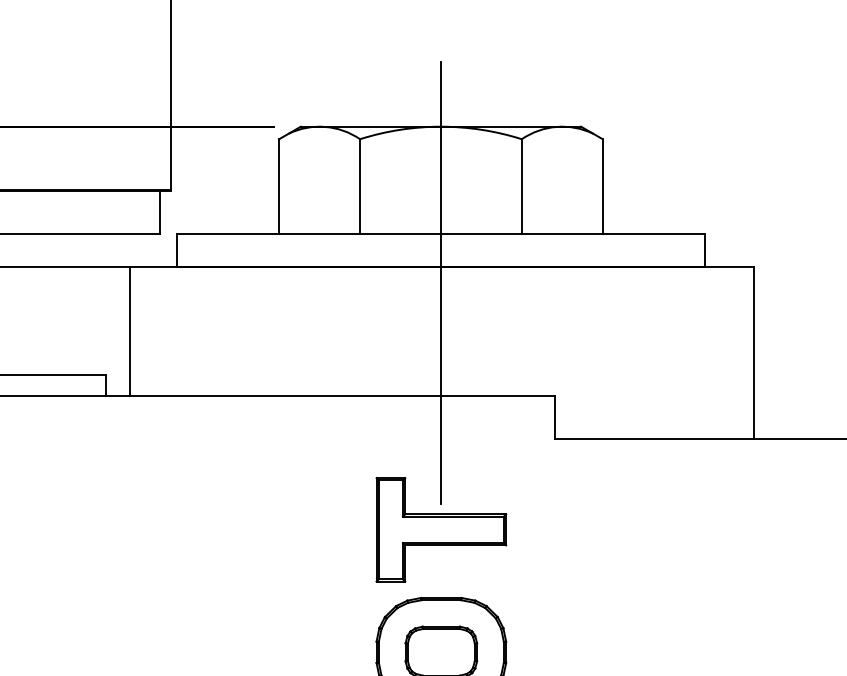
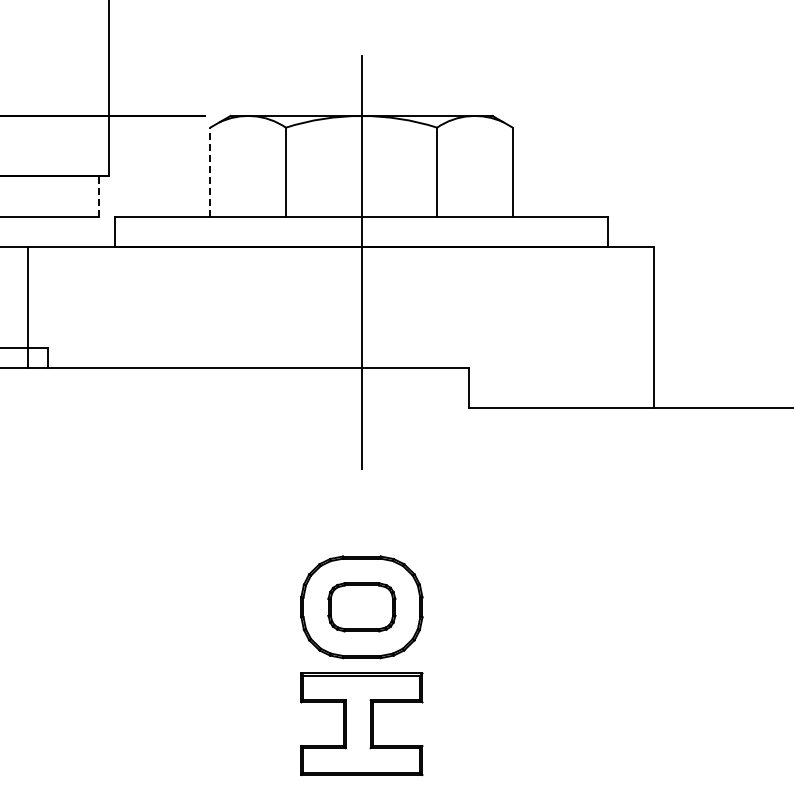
line: (279, 187) -> (210, 172), solid -> dashed
line: (160, 212) -> (99, 196), solid -> dashed
line: (130, 330) -> (28, 306), moved
part: (440, 529) -> (361, 492), removed

